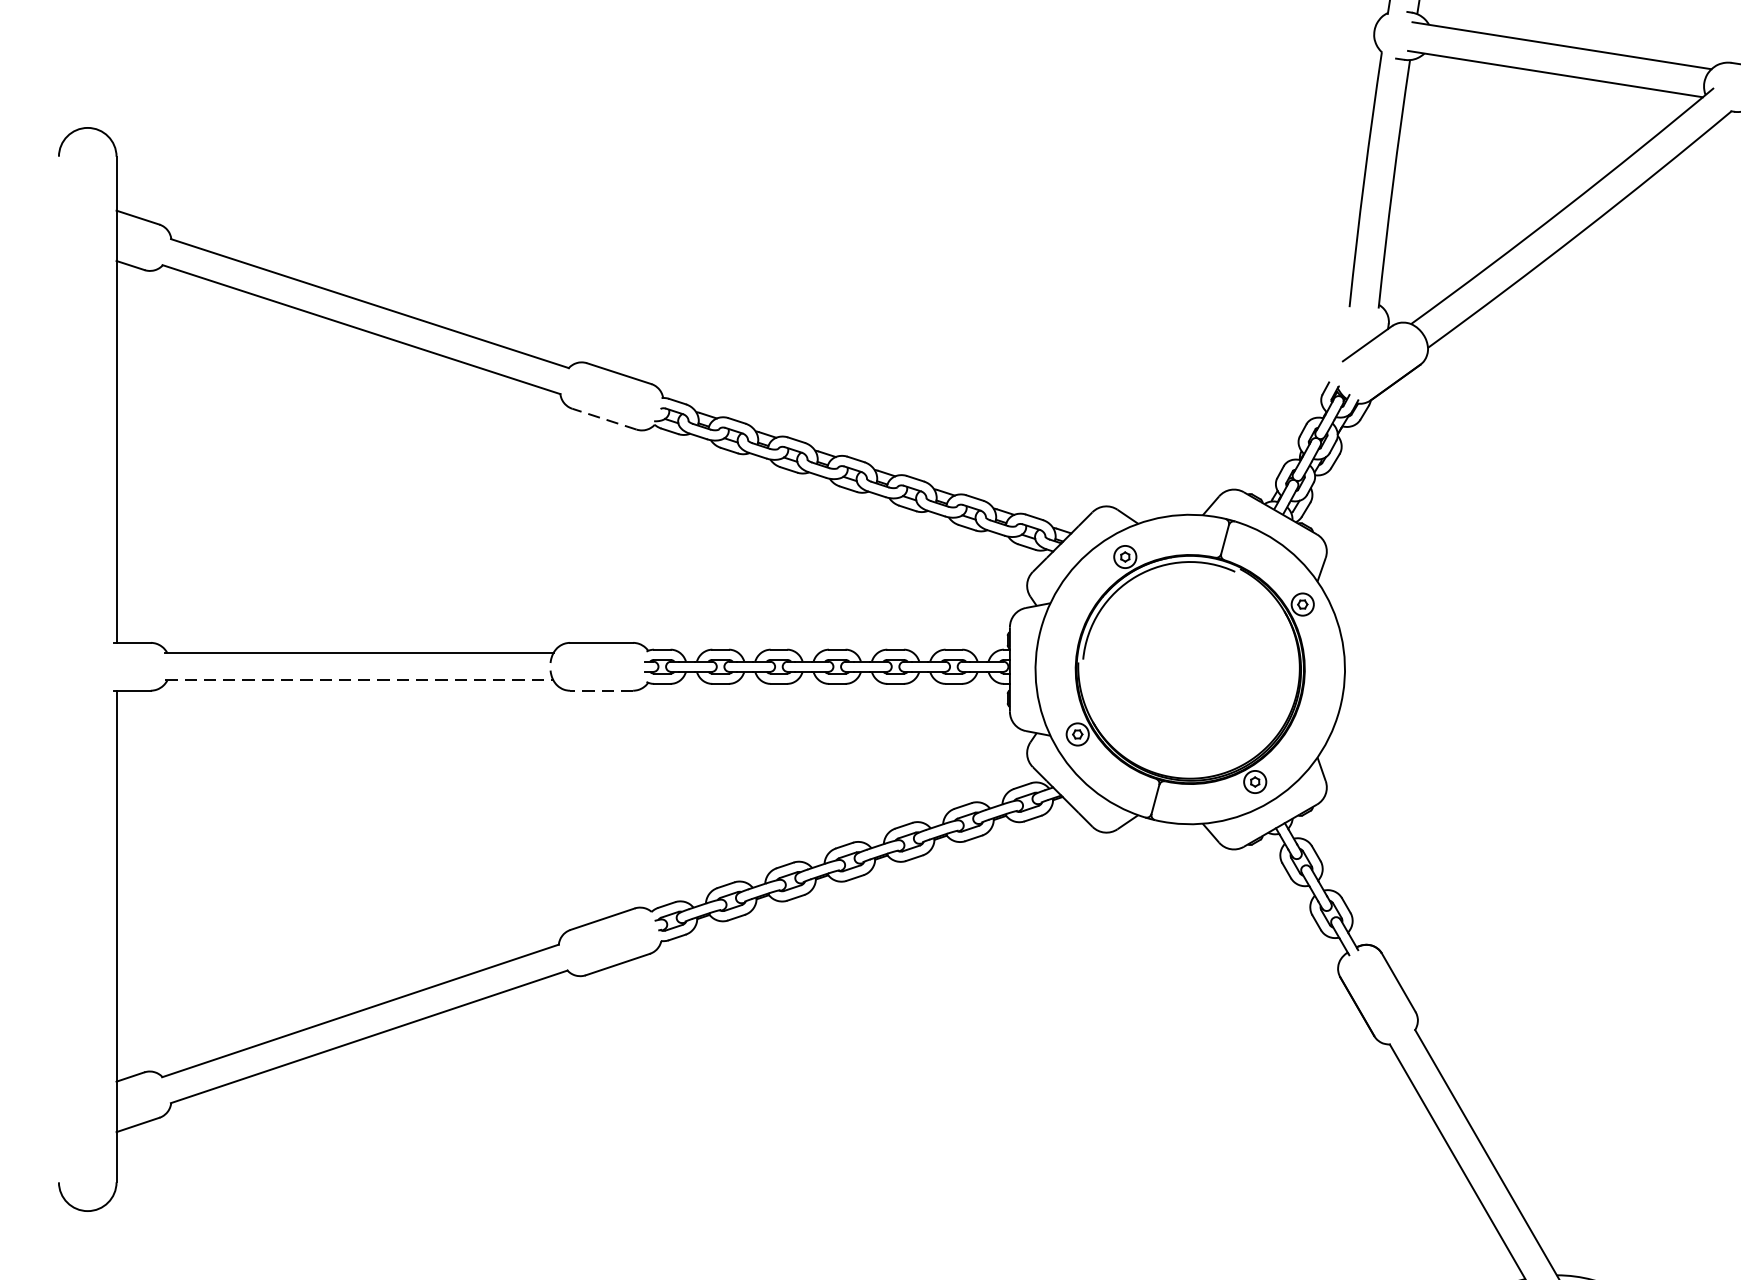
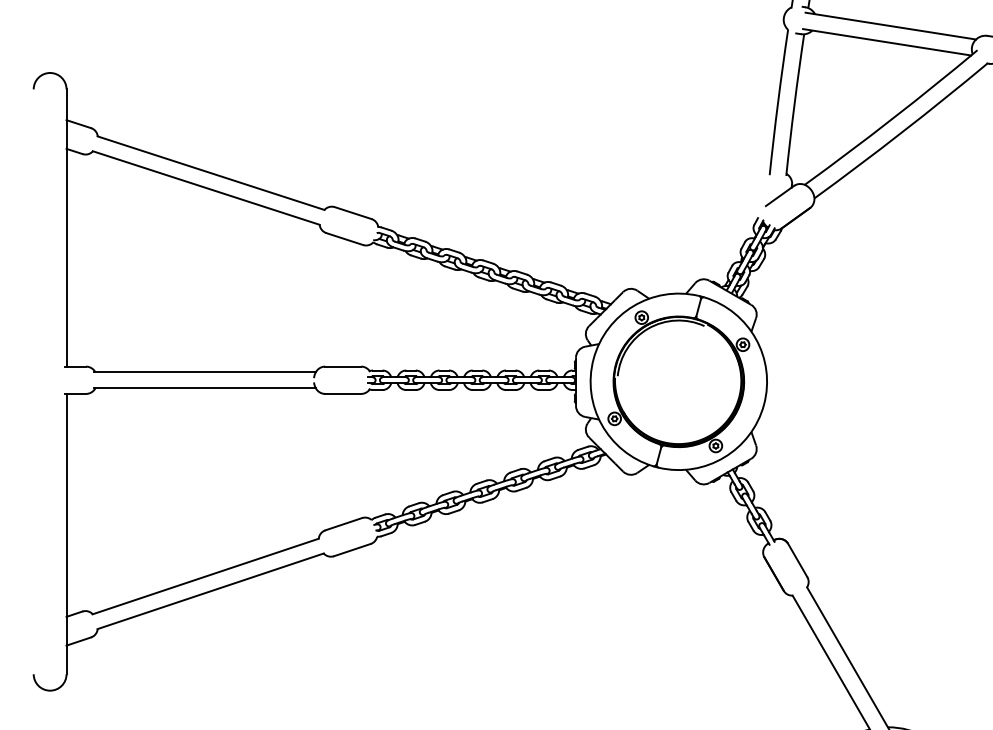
line: (603, 418) -> (344, 238), dashed -> solid
line: (360, 681) -> (205, 388), dashed -> solid
line: (602, 689) -> (343, 393), dashed -> solid

